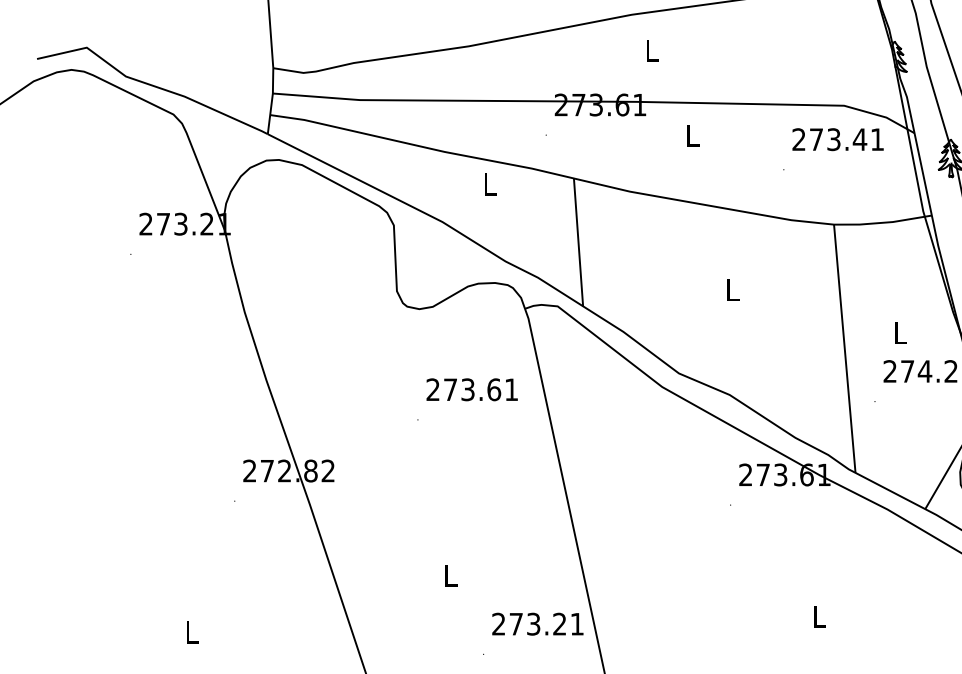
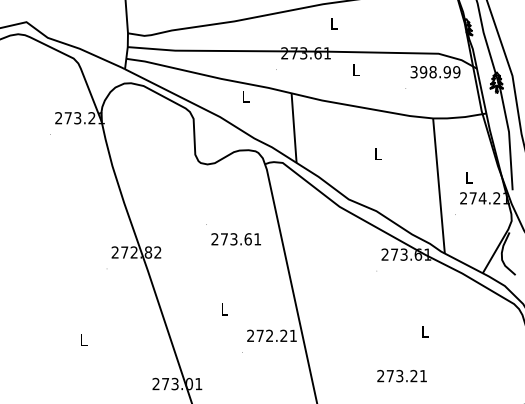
text: (838, 140) -> (435, 72), 273.41 -> 398.99
text: (470, 390) -> (235, 239), moved
text: (533, 625) -> (269, 336), 273.21 -> 272.21

